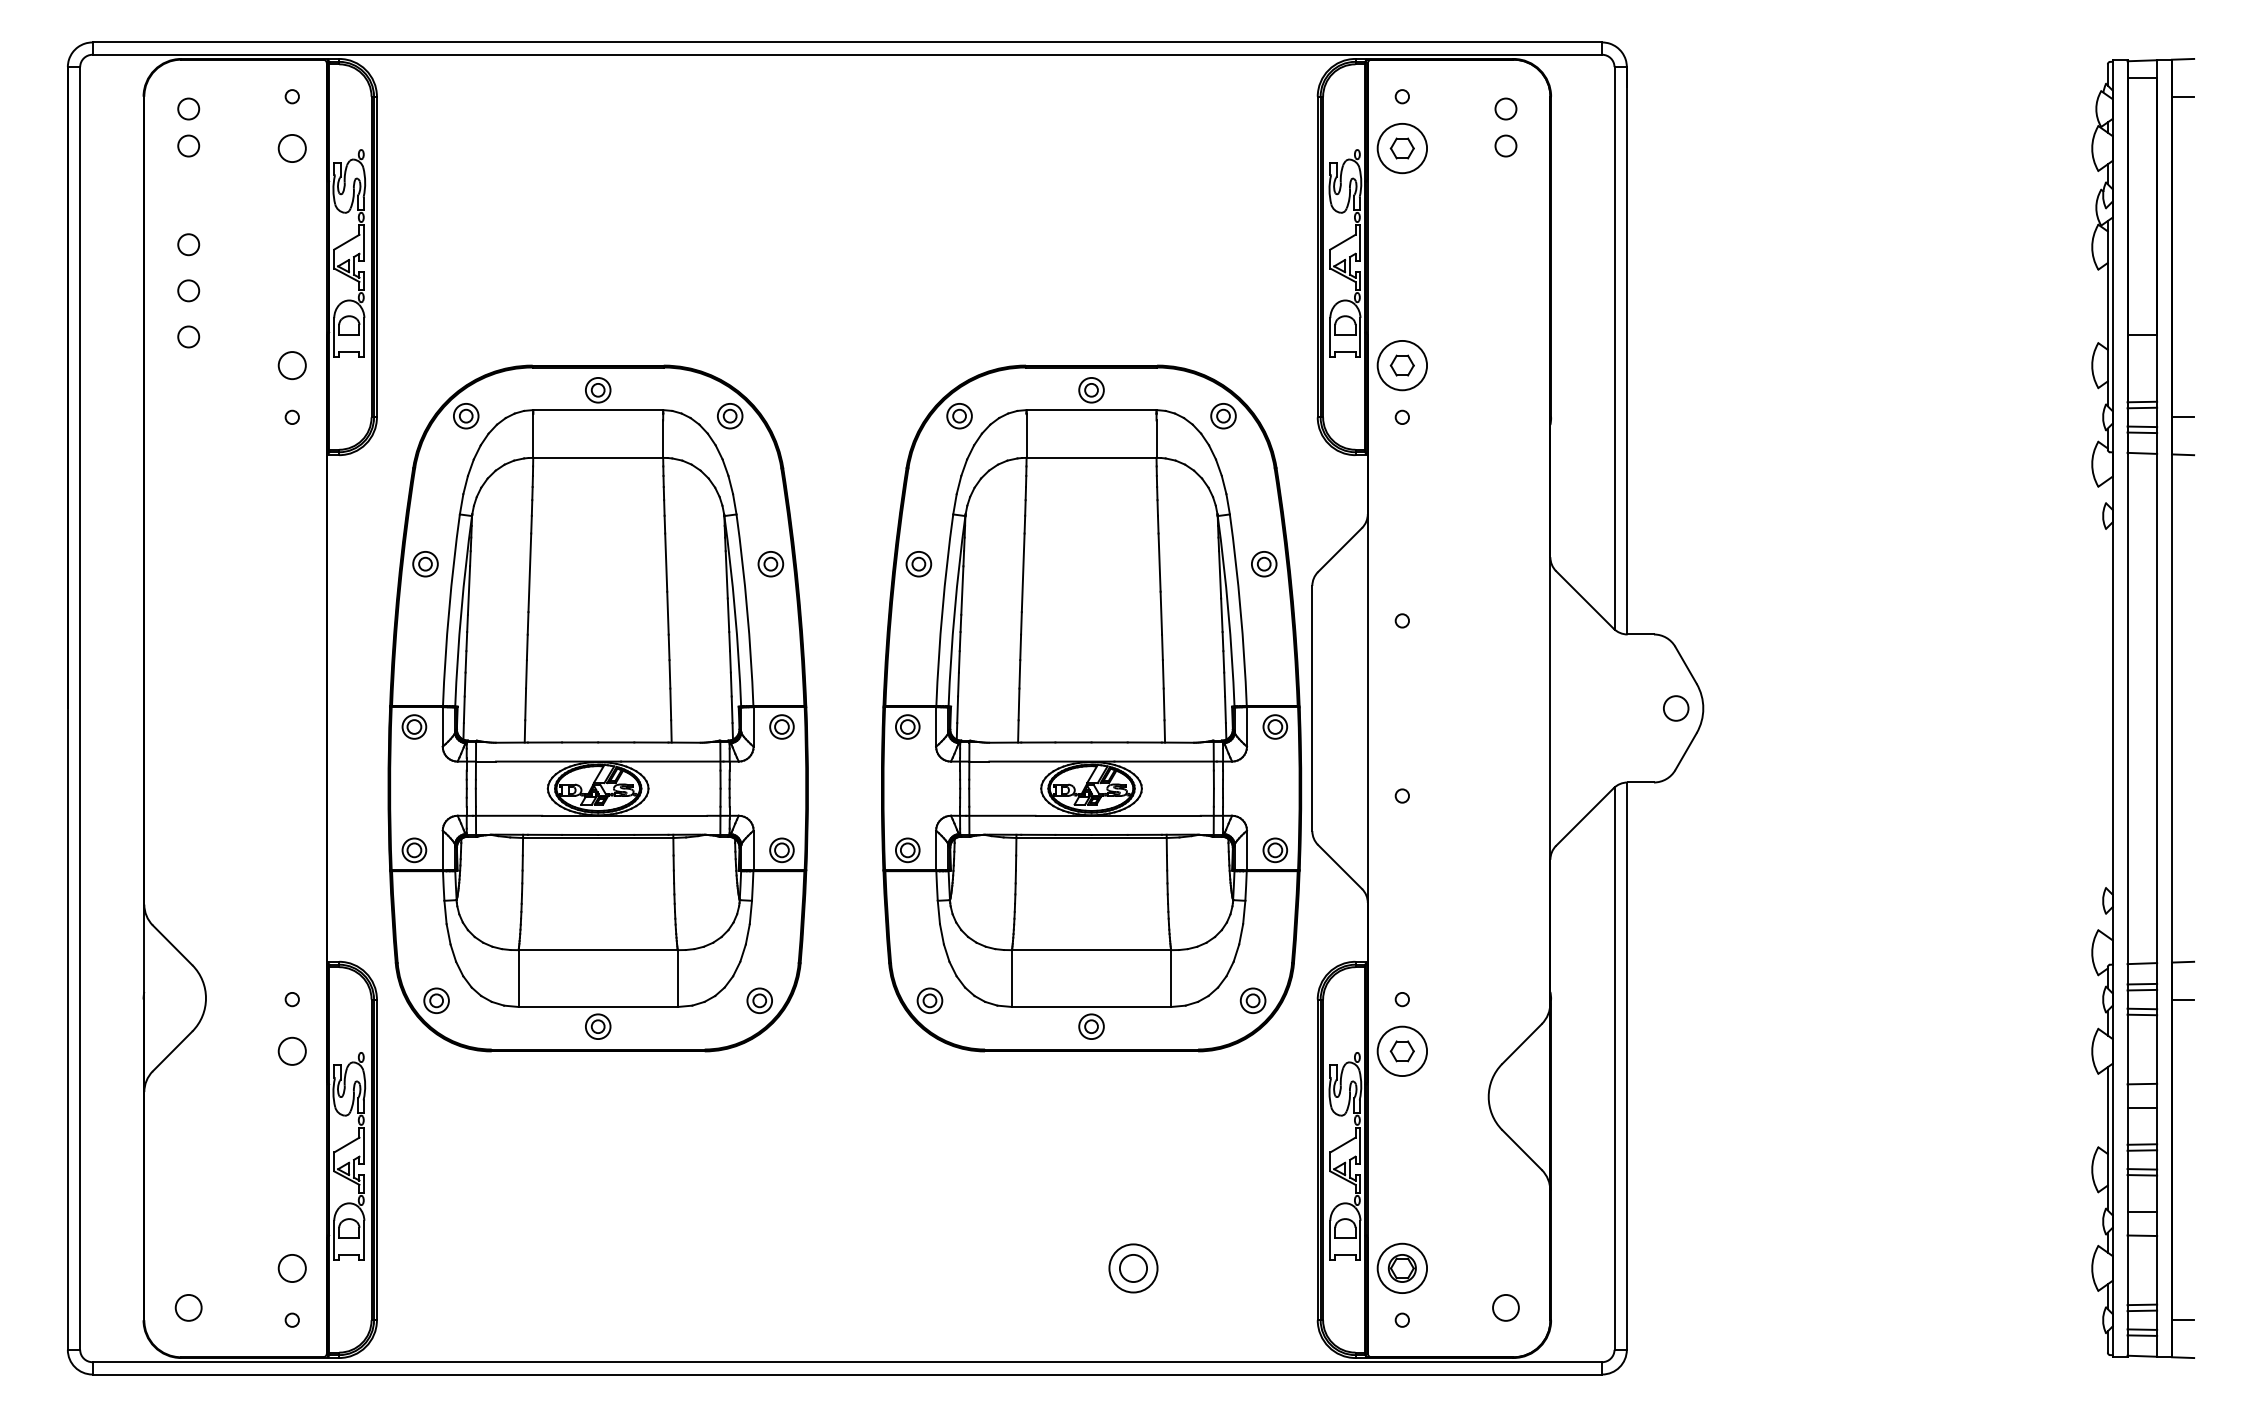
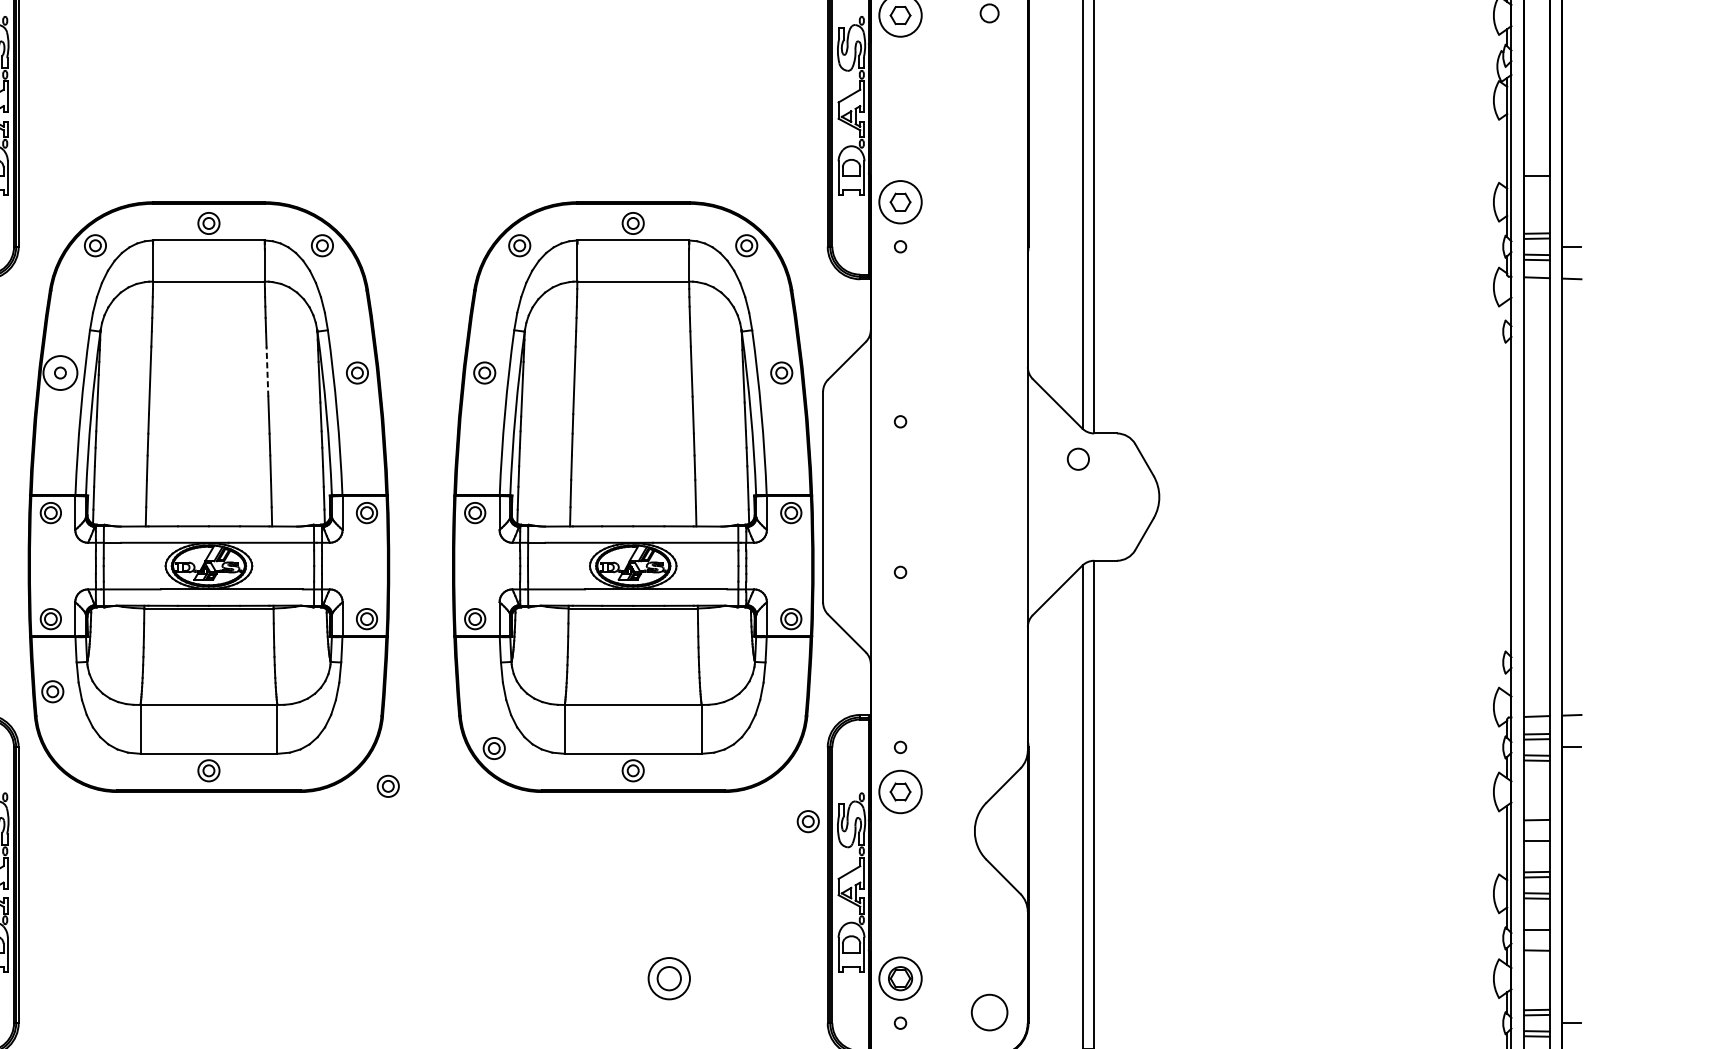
line: (666, 562) -> (267, 371), solid -> dashed
circle: (425, 563) -> (60, 372), size x1.6
circle: (1676, 708) -> (1078, 459), moved
part: (436, 1000) -> (52, 691), moved
part: (759, 1000) -> (388, 786), moved
part: (1252, 1000) -> (807, 821), moved
circle: (1505, 1307) -> (989, 1012), size x1.6

